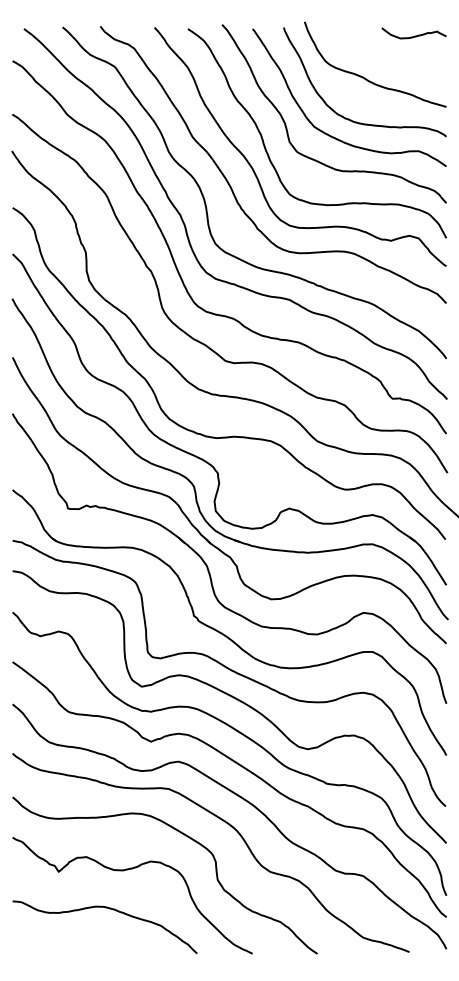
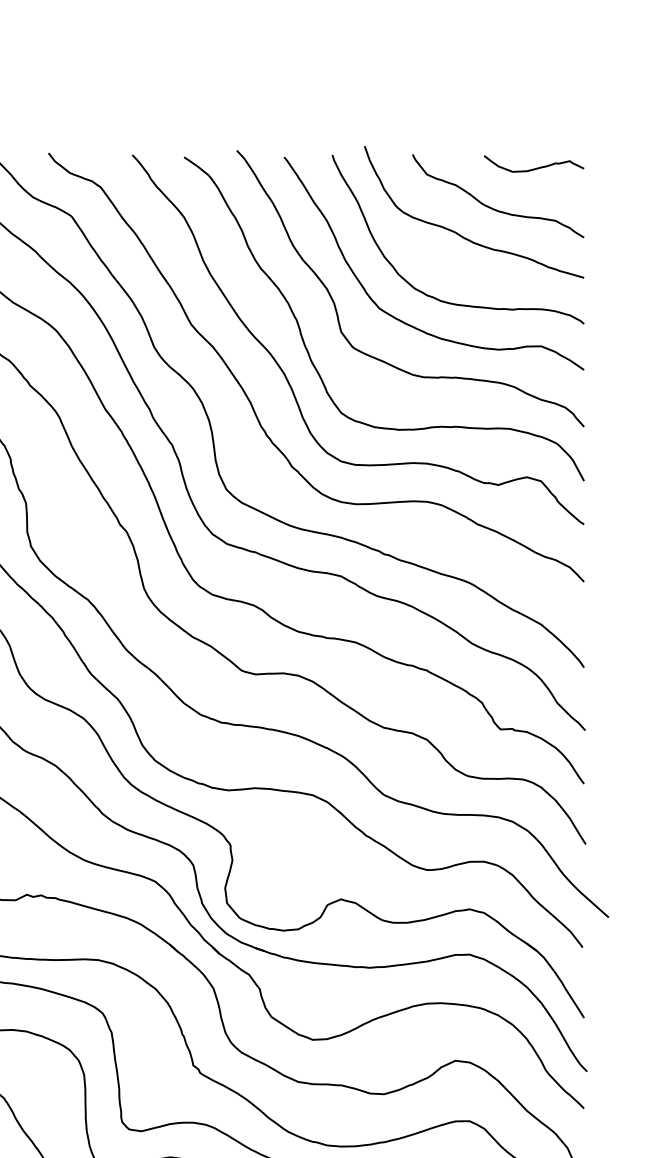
curve: (388, 61) -> (494, 207), added

